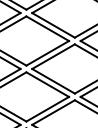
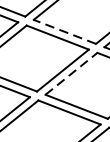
line: (53, 25) -> (64, 32), solid -> dashed
line: (53, 56) -> (71, 73), solid -> dashed

